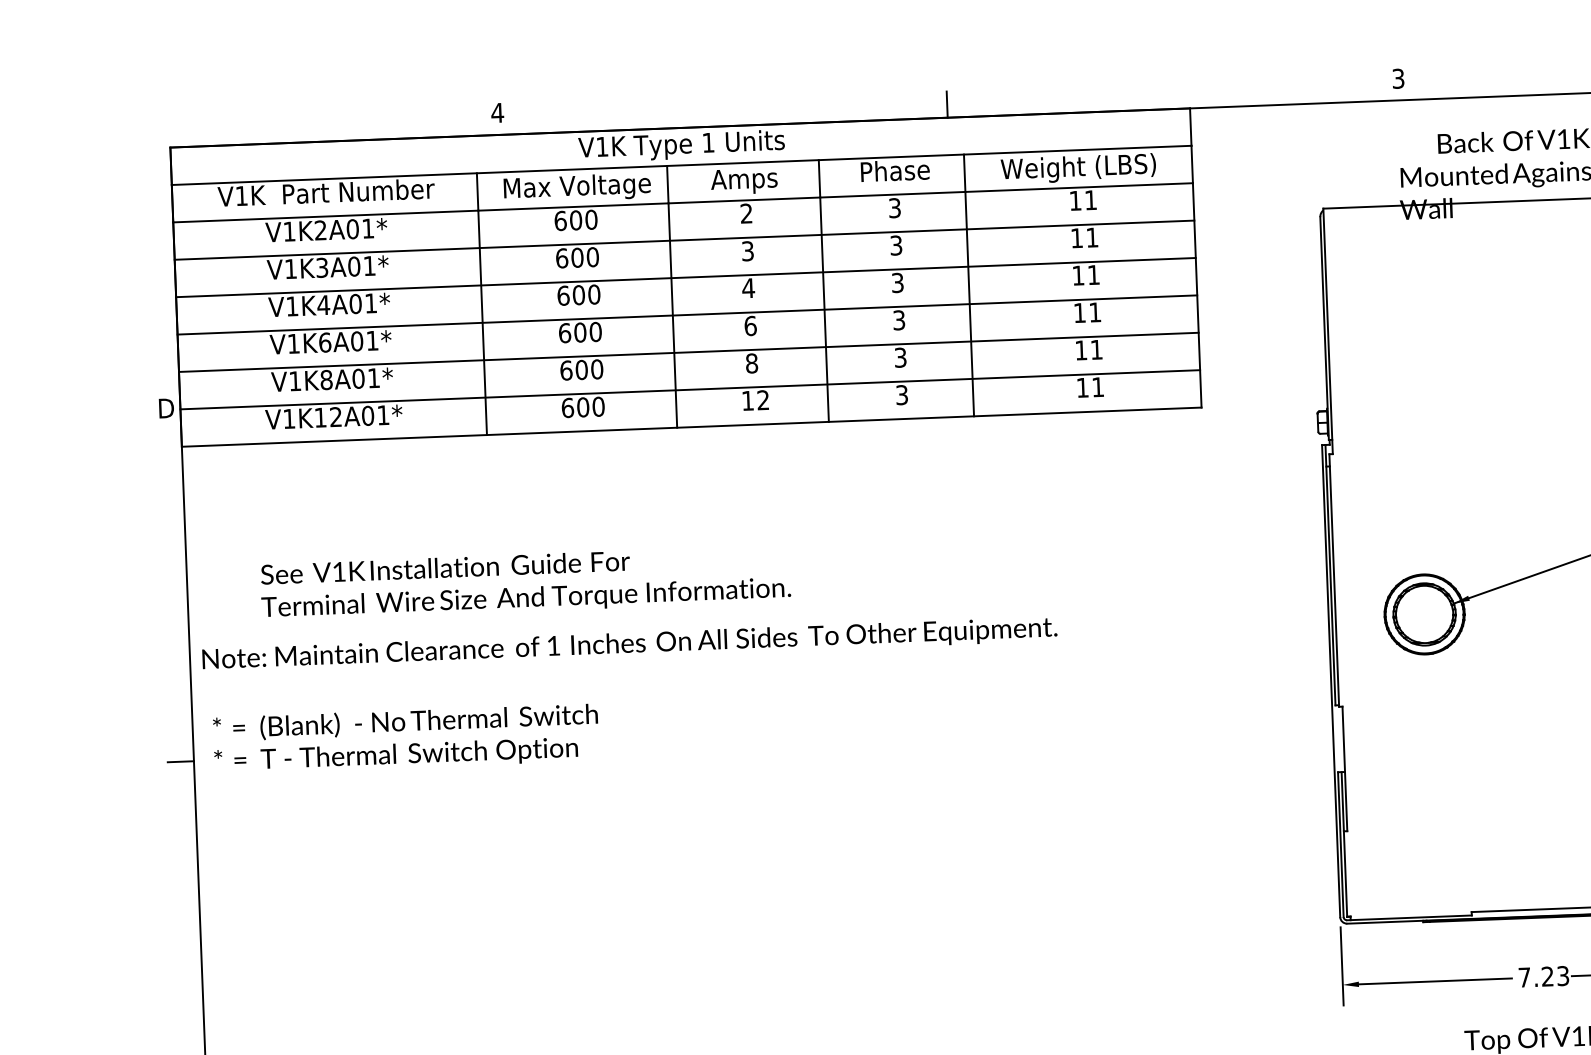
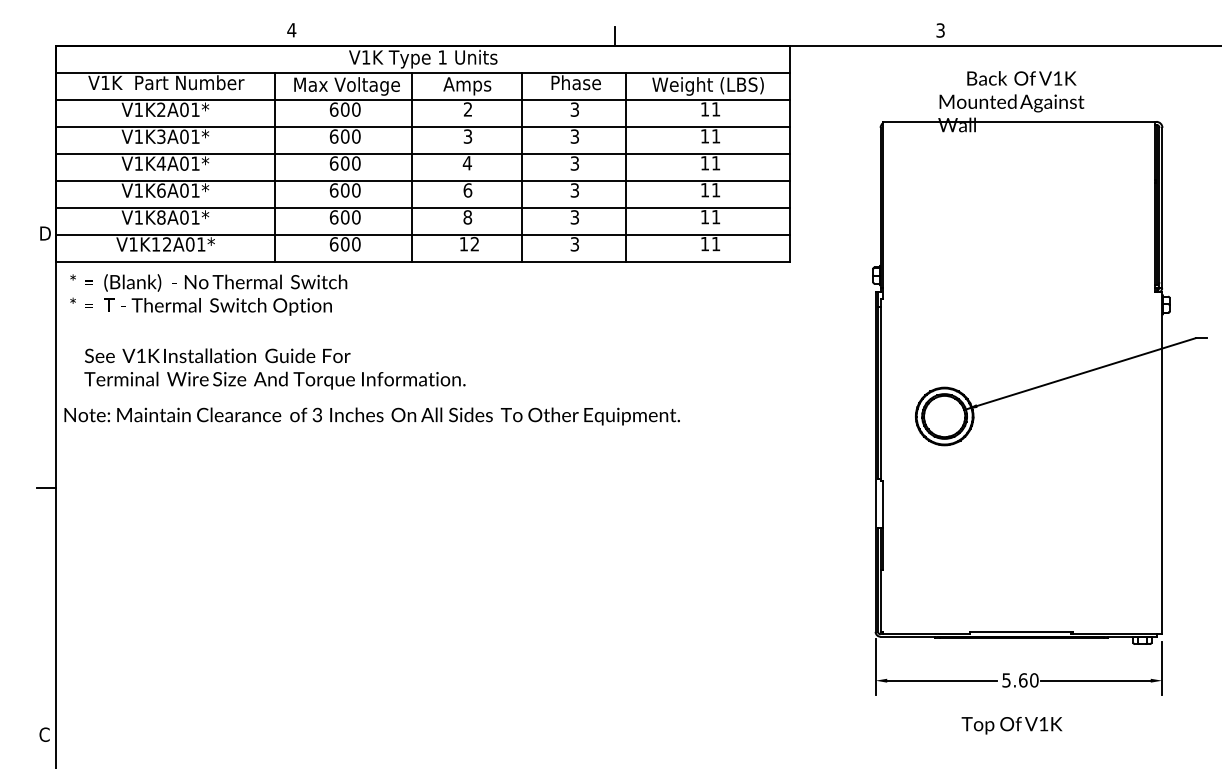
text: (524, 582) -> (274, 368), moved
text: (552, 645) -> (316, 414), 1 -> 3
text: (405, 738) -> (208, 294), moved
text: (1543, 976) -> (1020, 680), 7.23 -> 5.60

